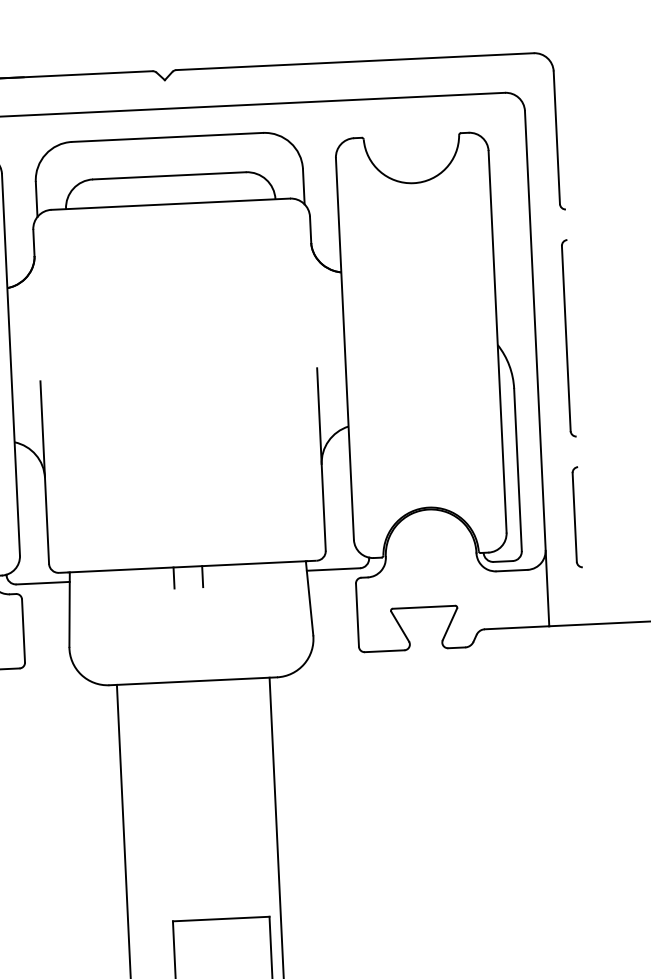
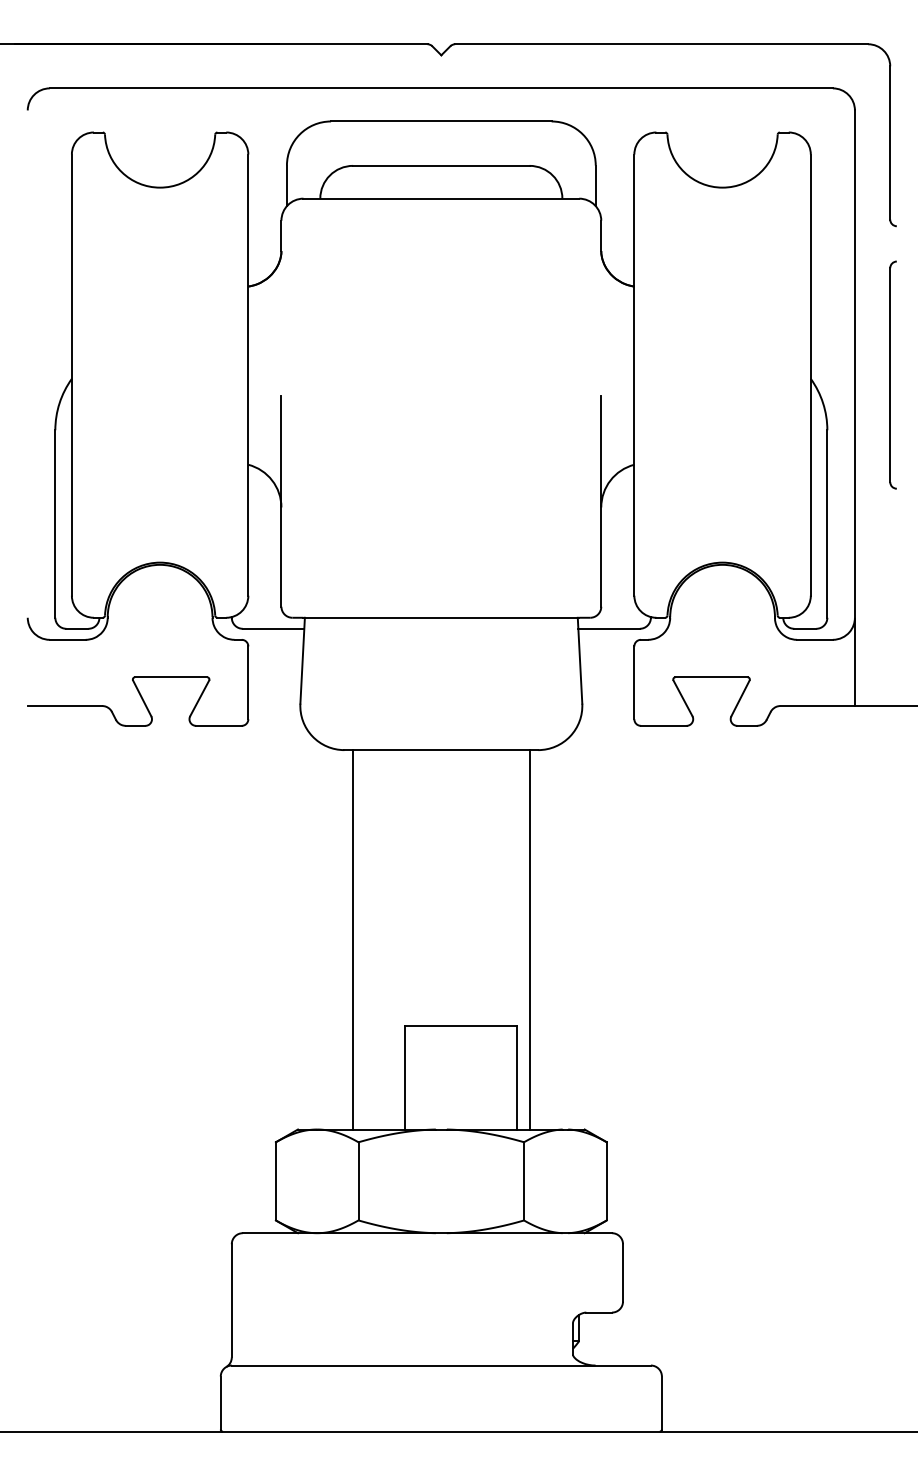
part: (576, 517) -> (892, 581), removed
line: (202, 576) -> (457, 629), removed
line: (173, 577) -> (424, 629), removed

